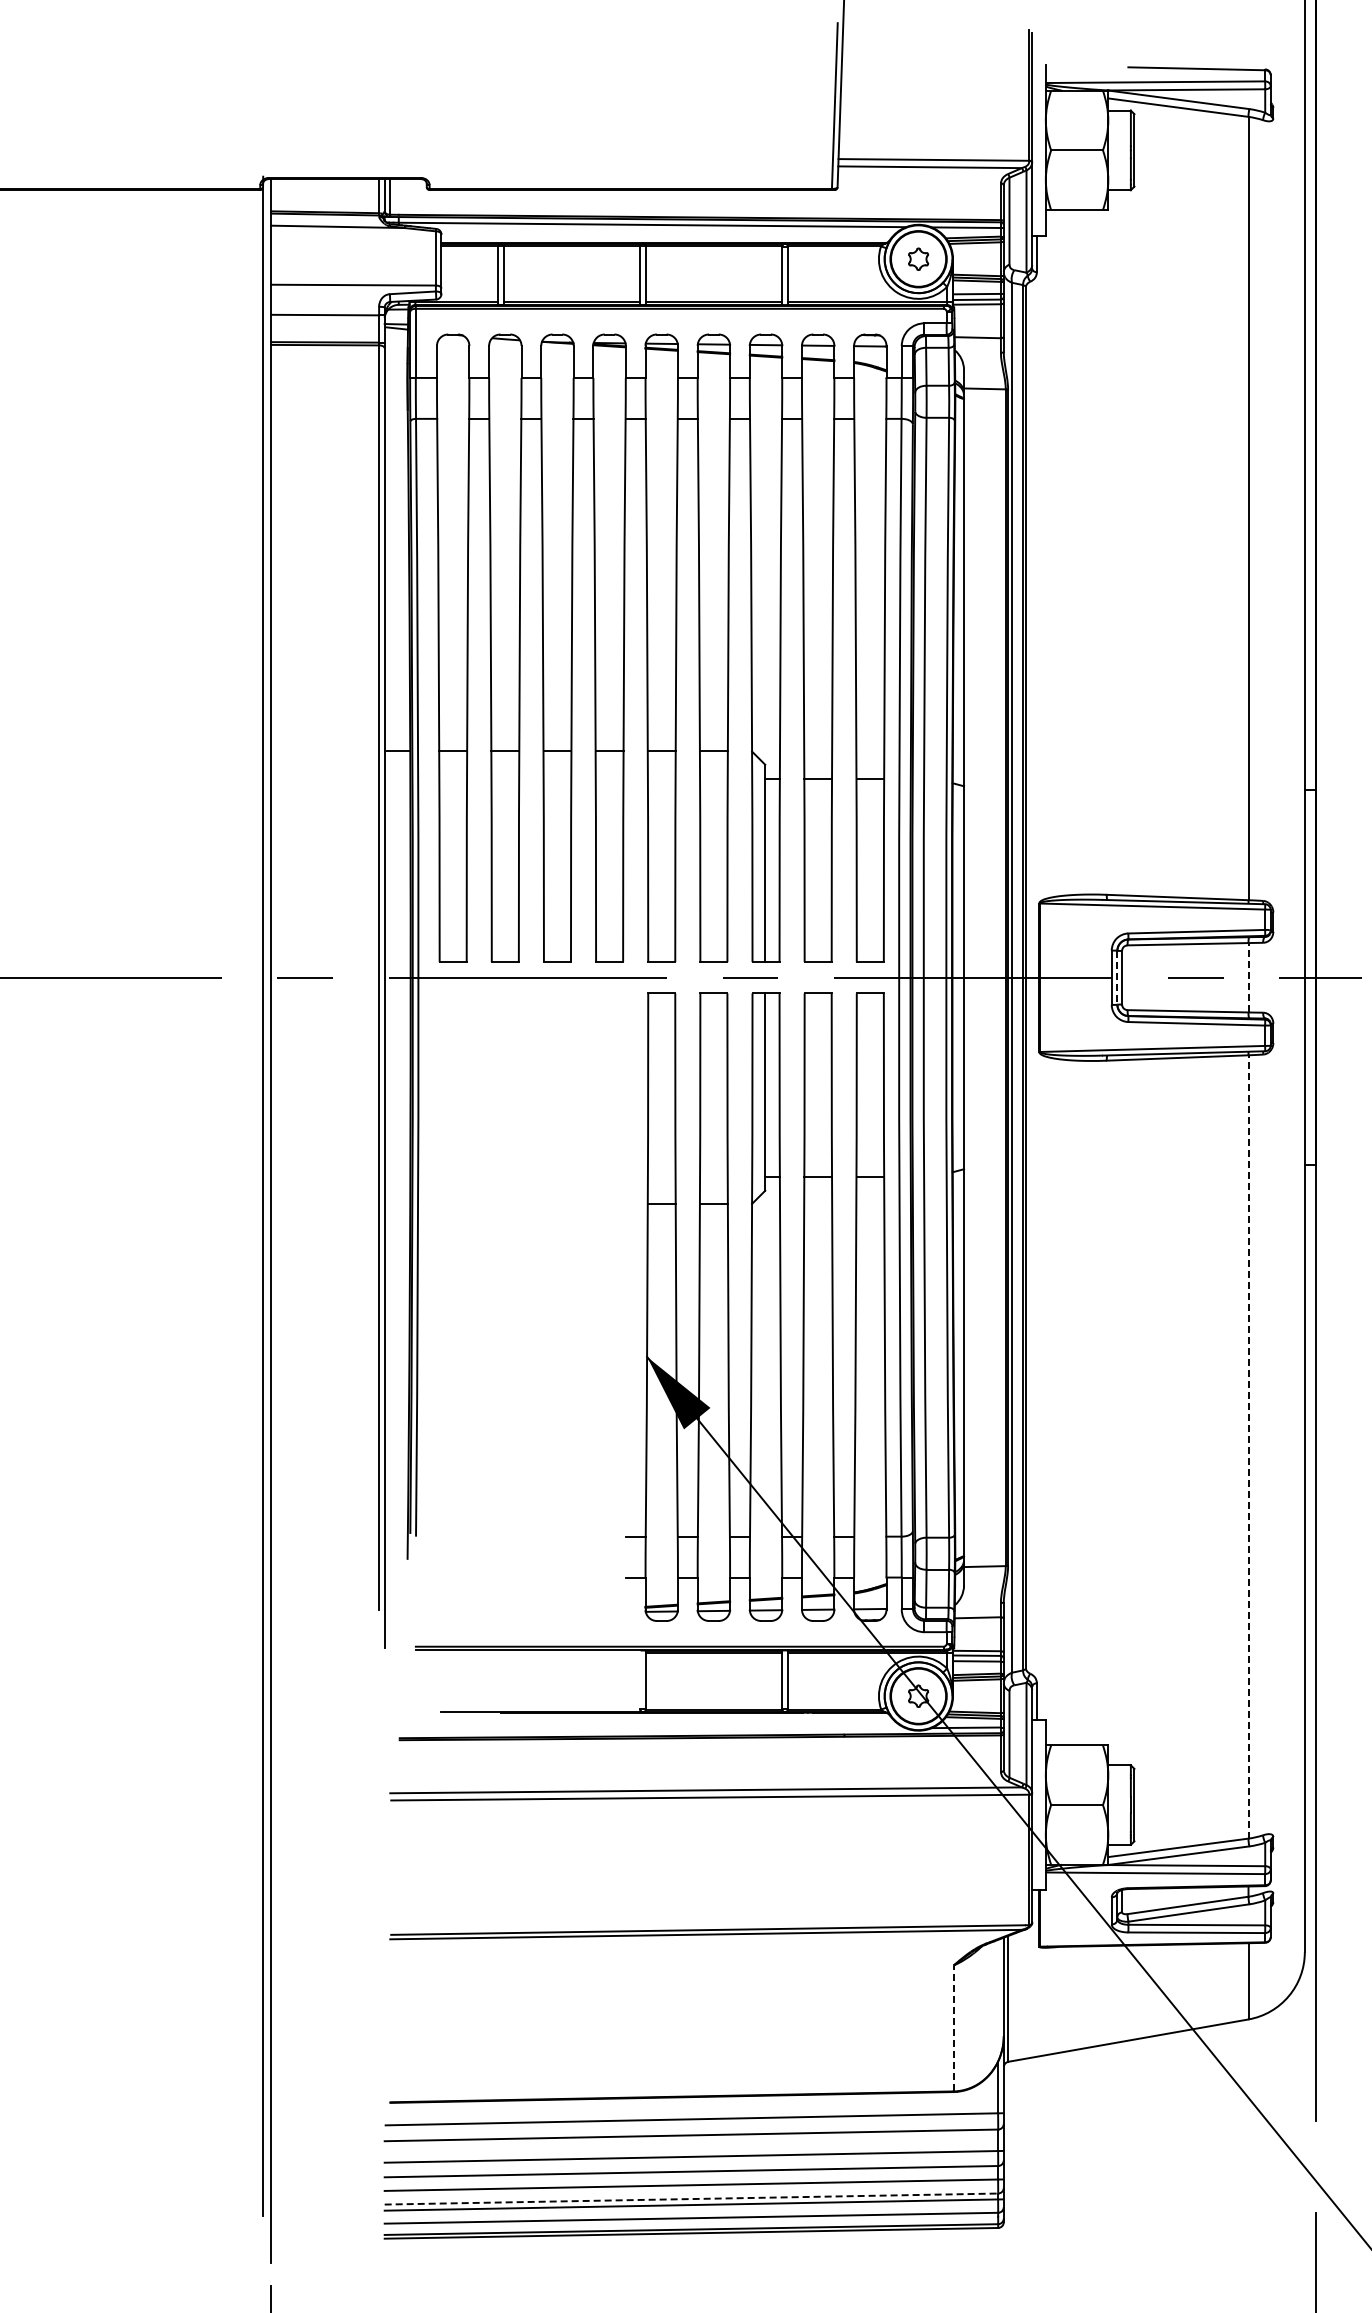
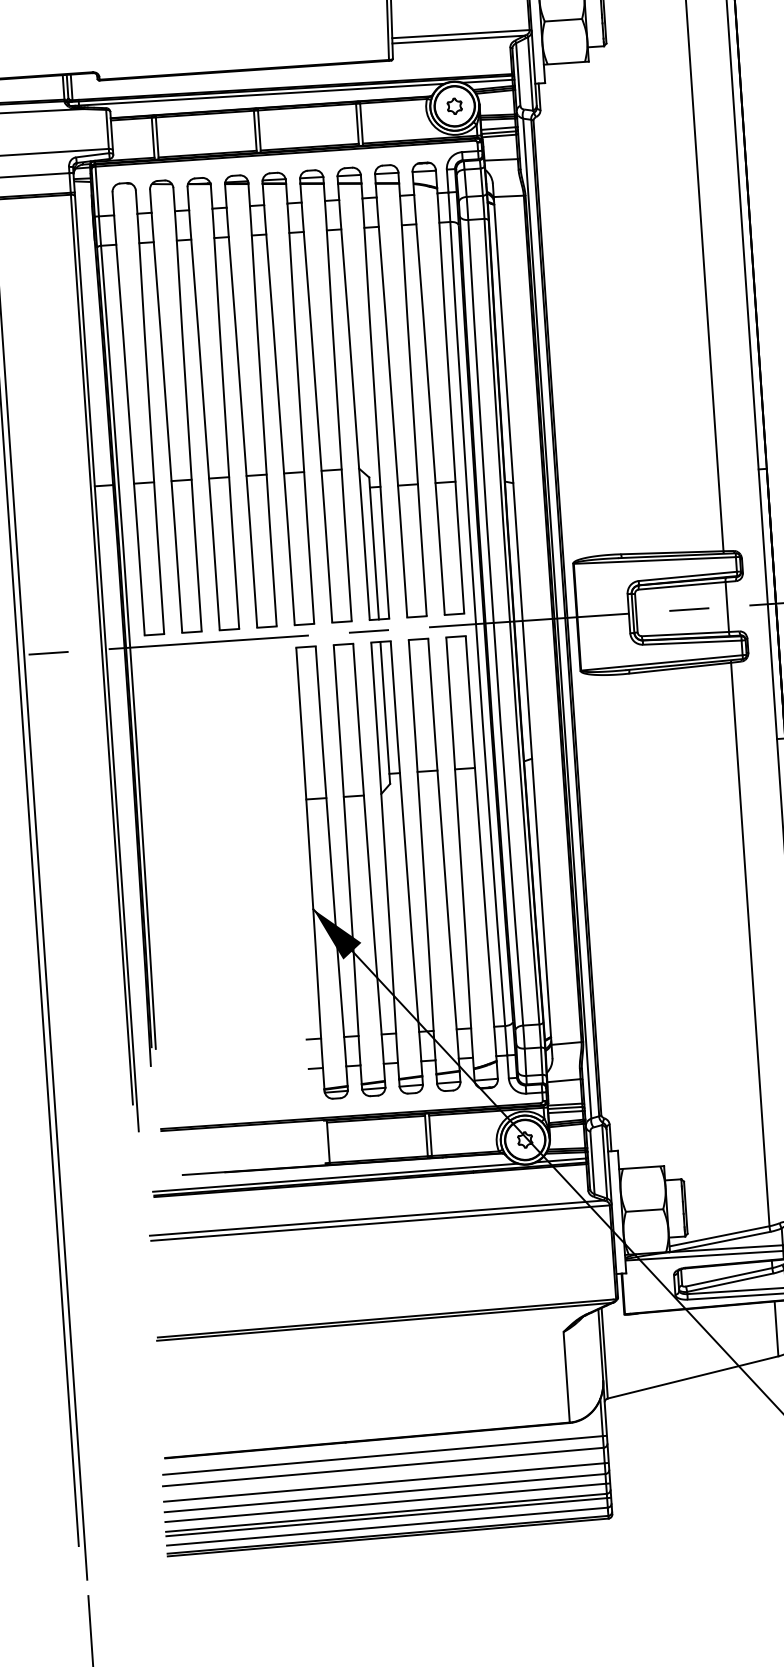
line: (1248, 977) -> (727, 606), dashed -> solid
line: (1117, 978) -> (633, 613), dashed -> solid
line: (1248, 1446) -> (750, 944), dashed -> solid
line: (652, 1730) -> (335, 1177), added
line: (953, 2028) -> (566, 1377), dashed -> solid
line: (691, 2199) -> (386, 1513), dashed -> solid

